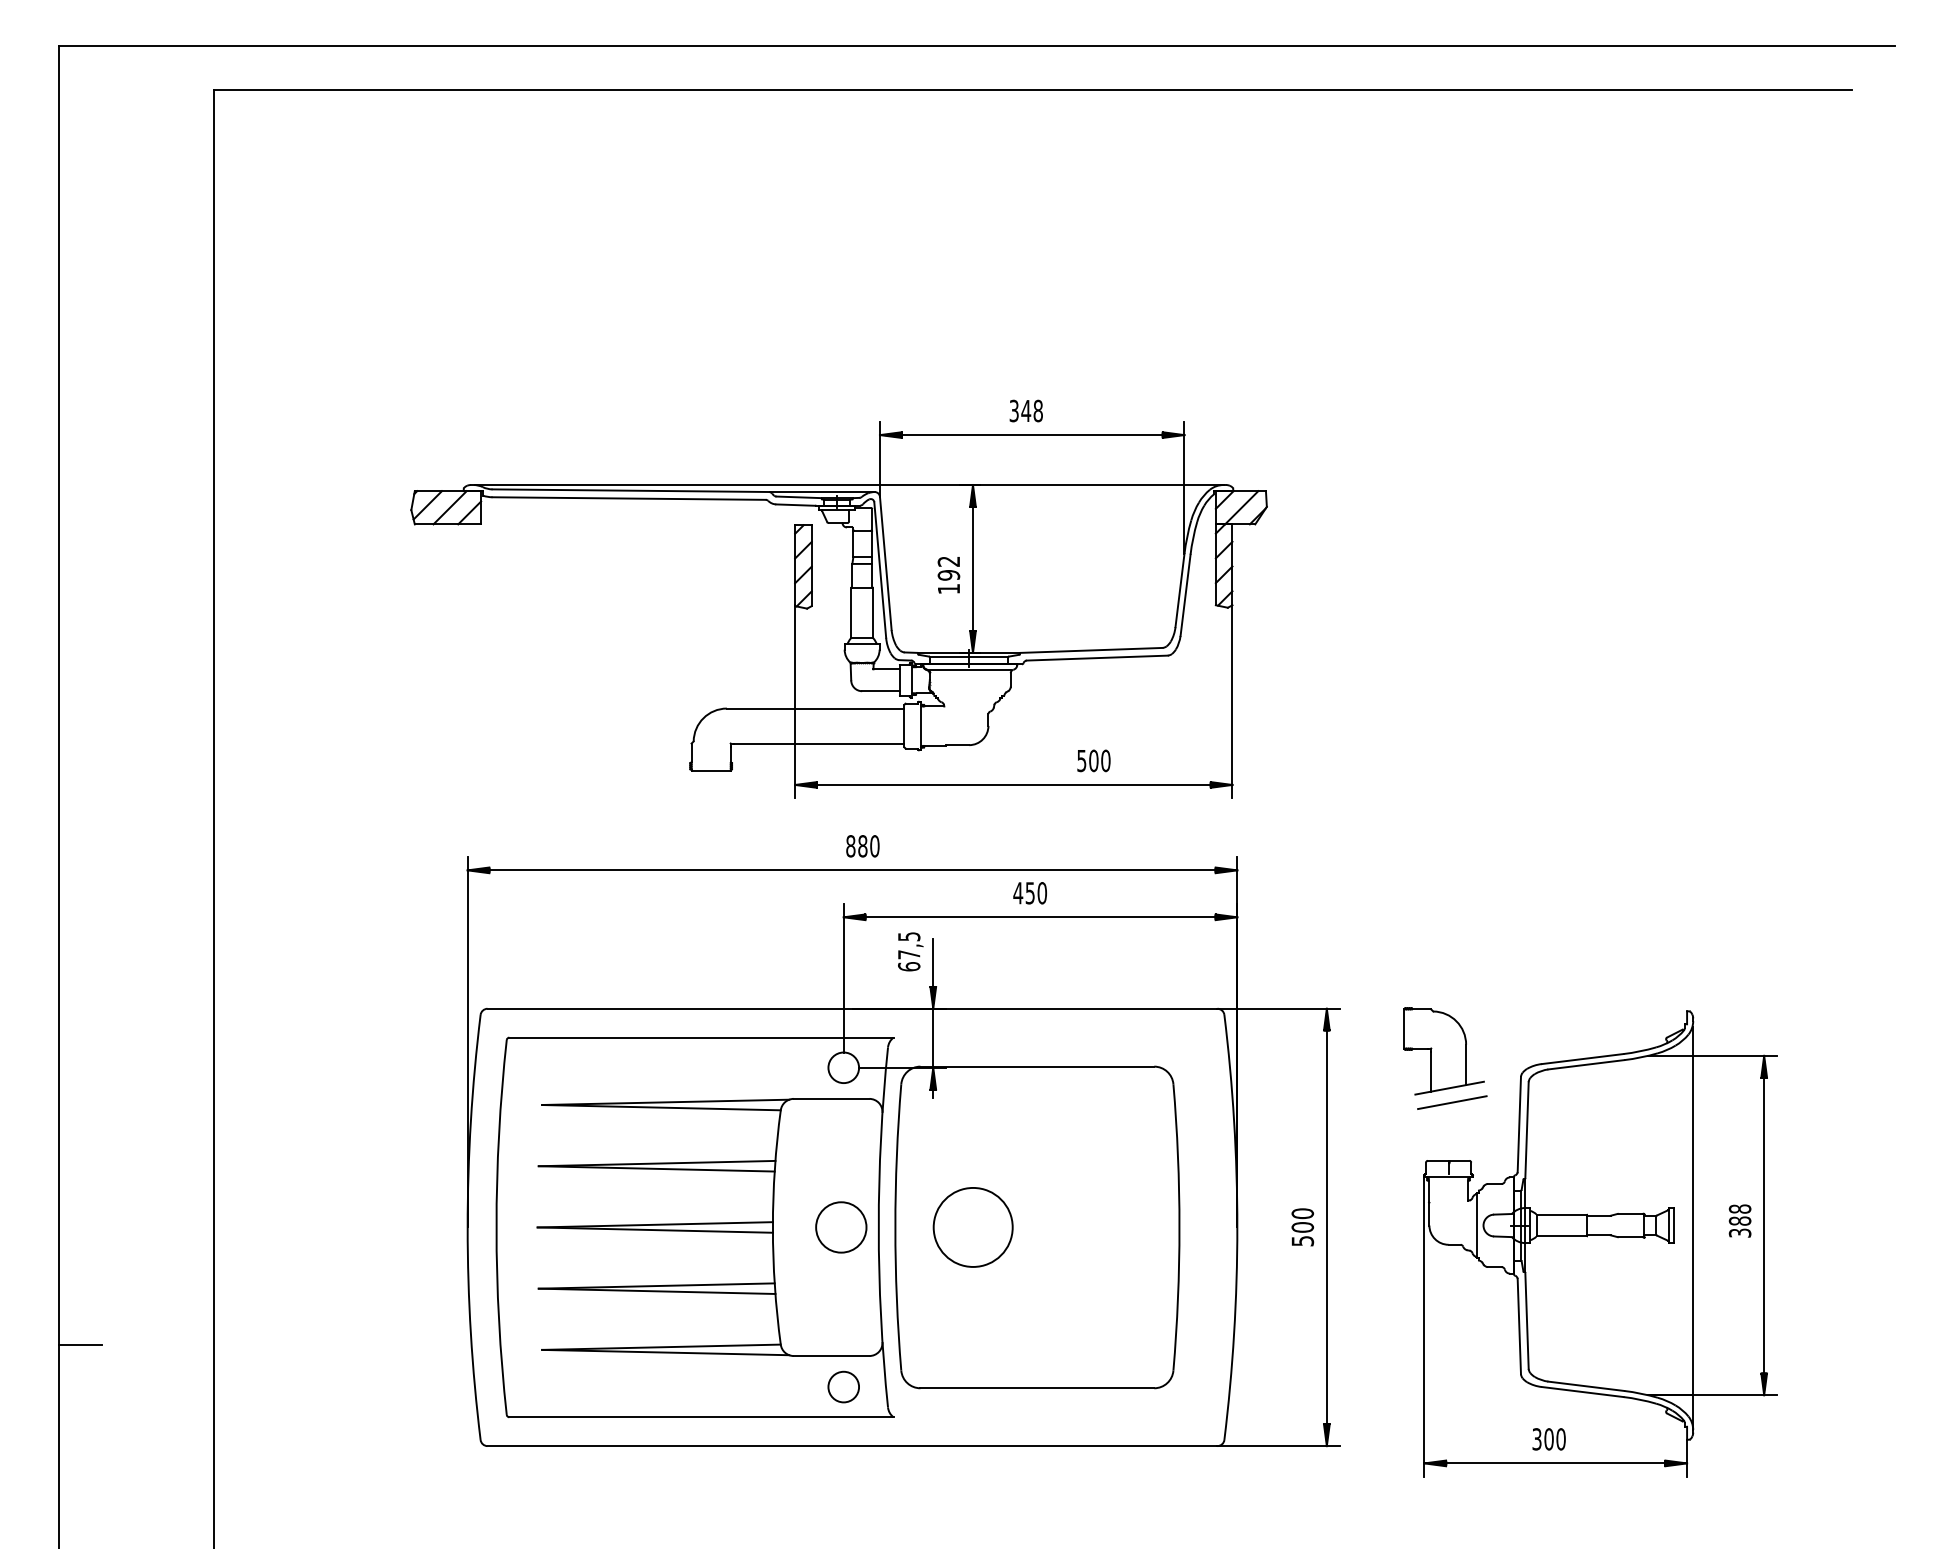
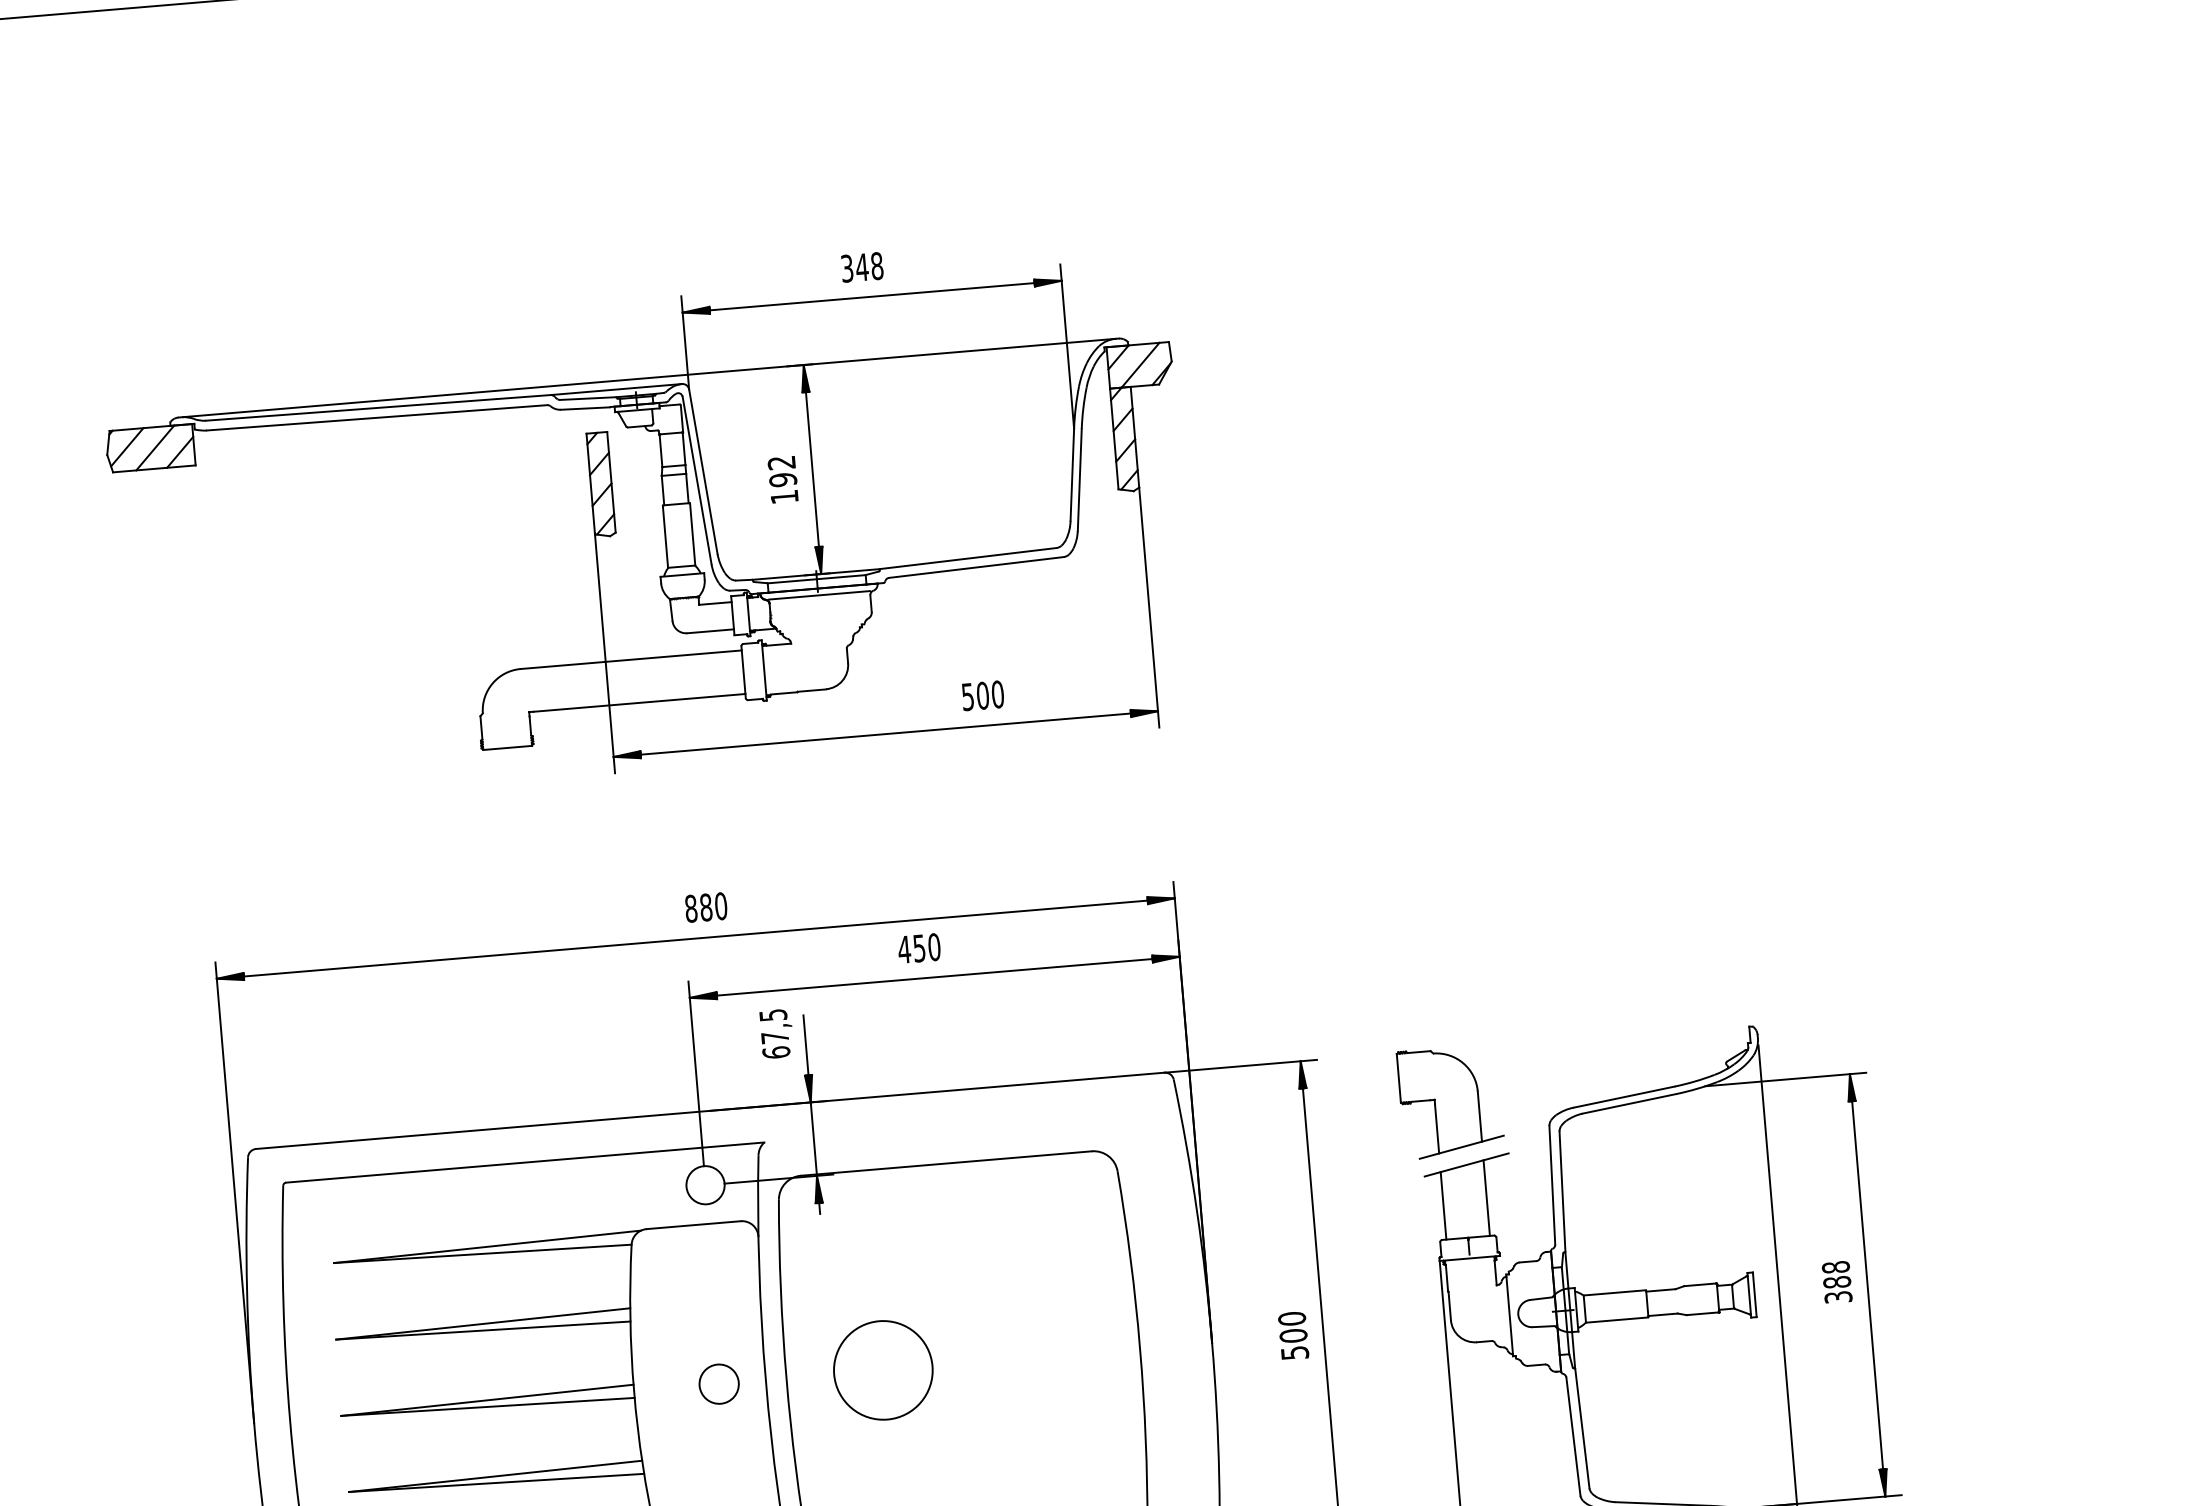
part: (850, 598) -> (663, 519), moved
line: (1466, 1130) -> (1487, 1198), added
line: (1431, 1133) -> (1443, 1205), added
circle: (841, 1227) -> (719, 1384), size x0.62

